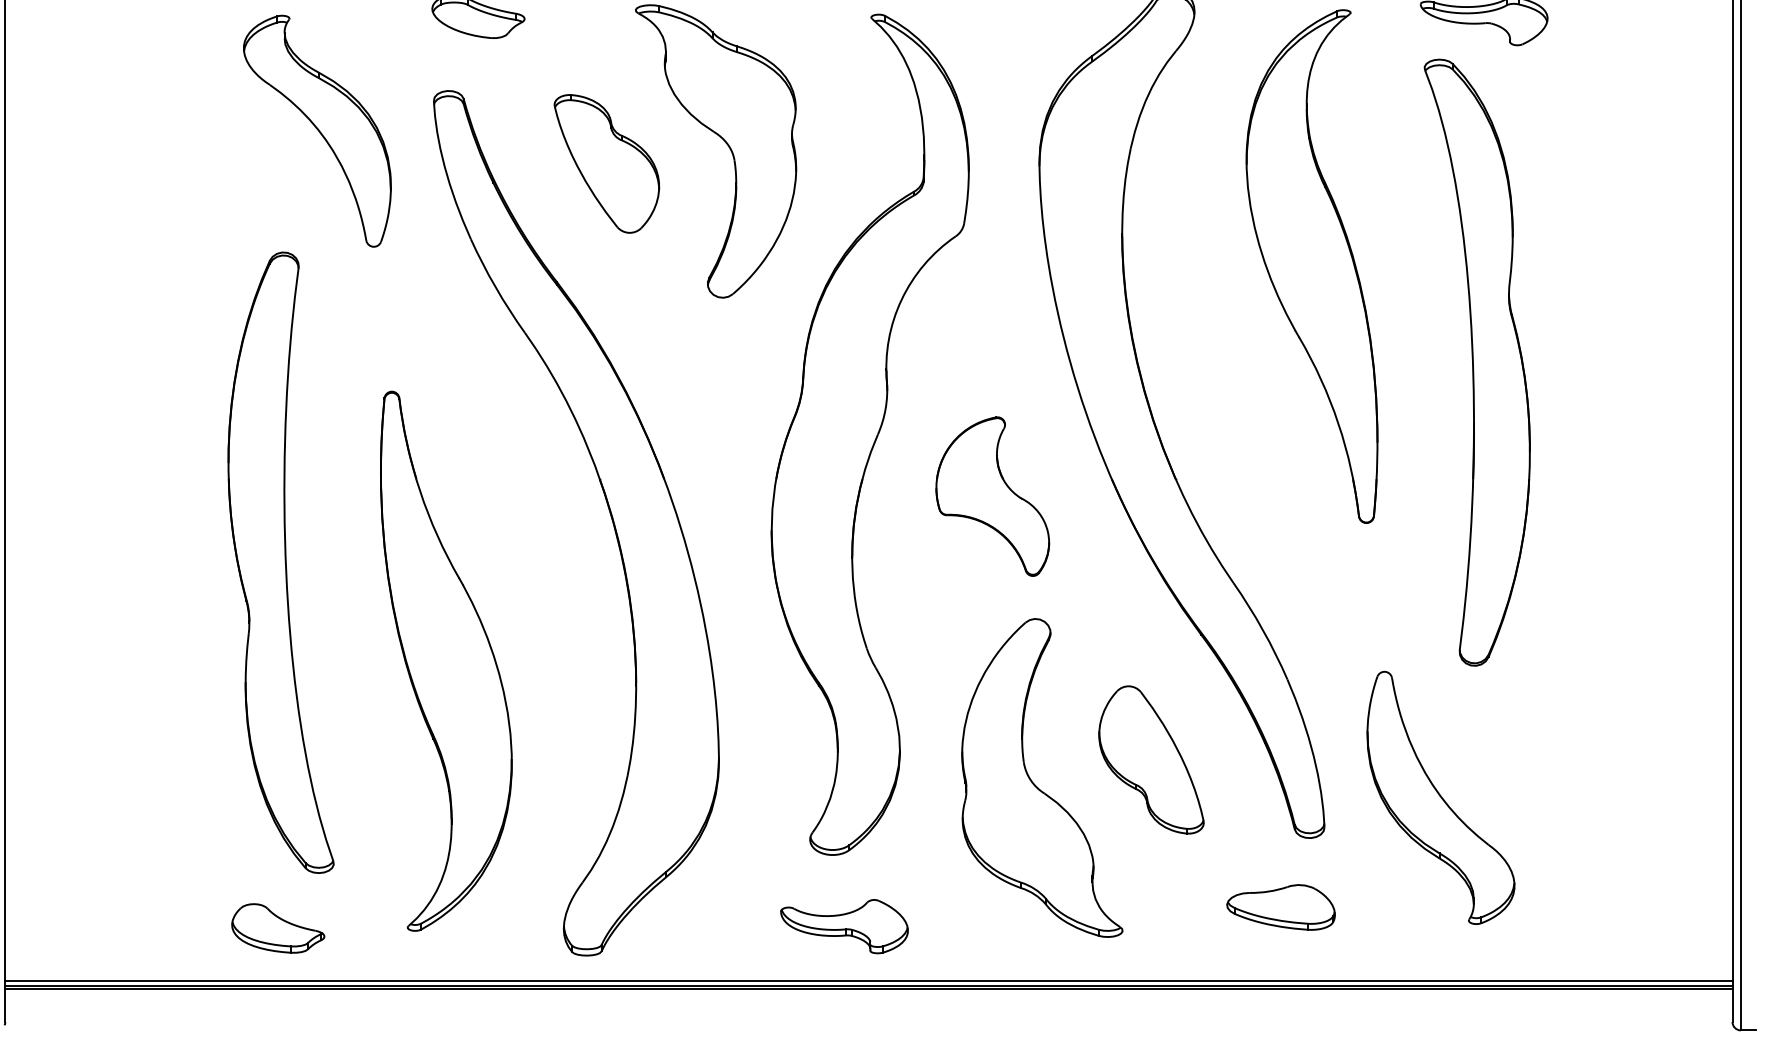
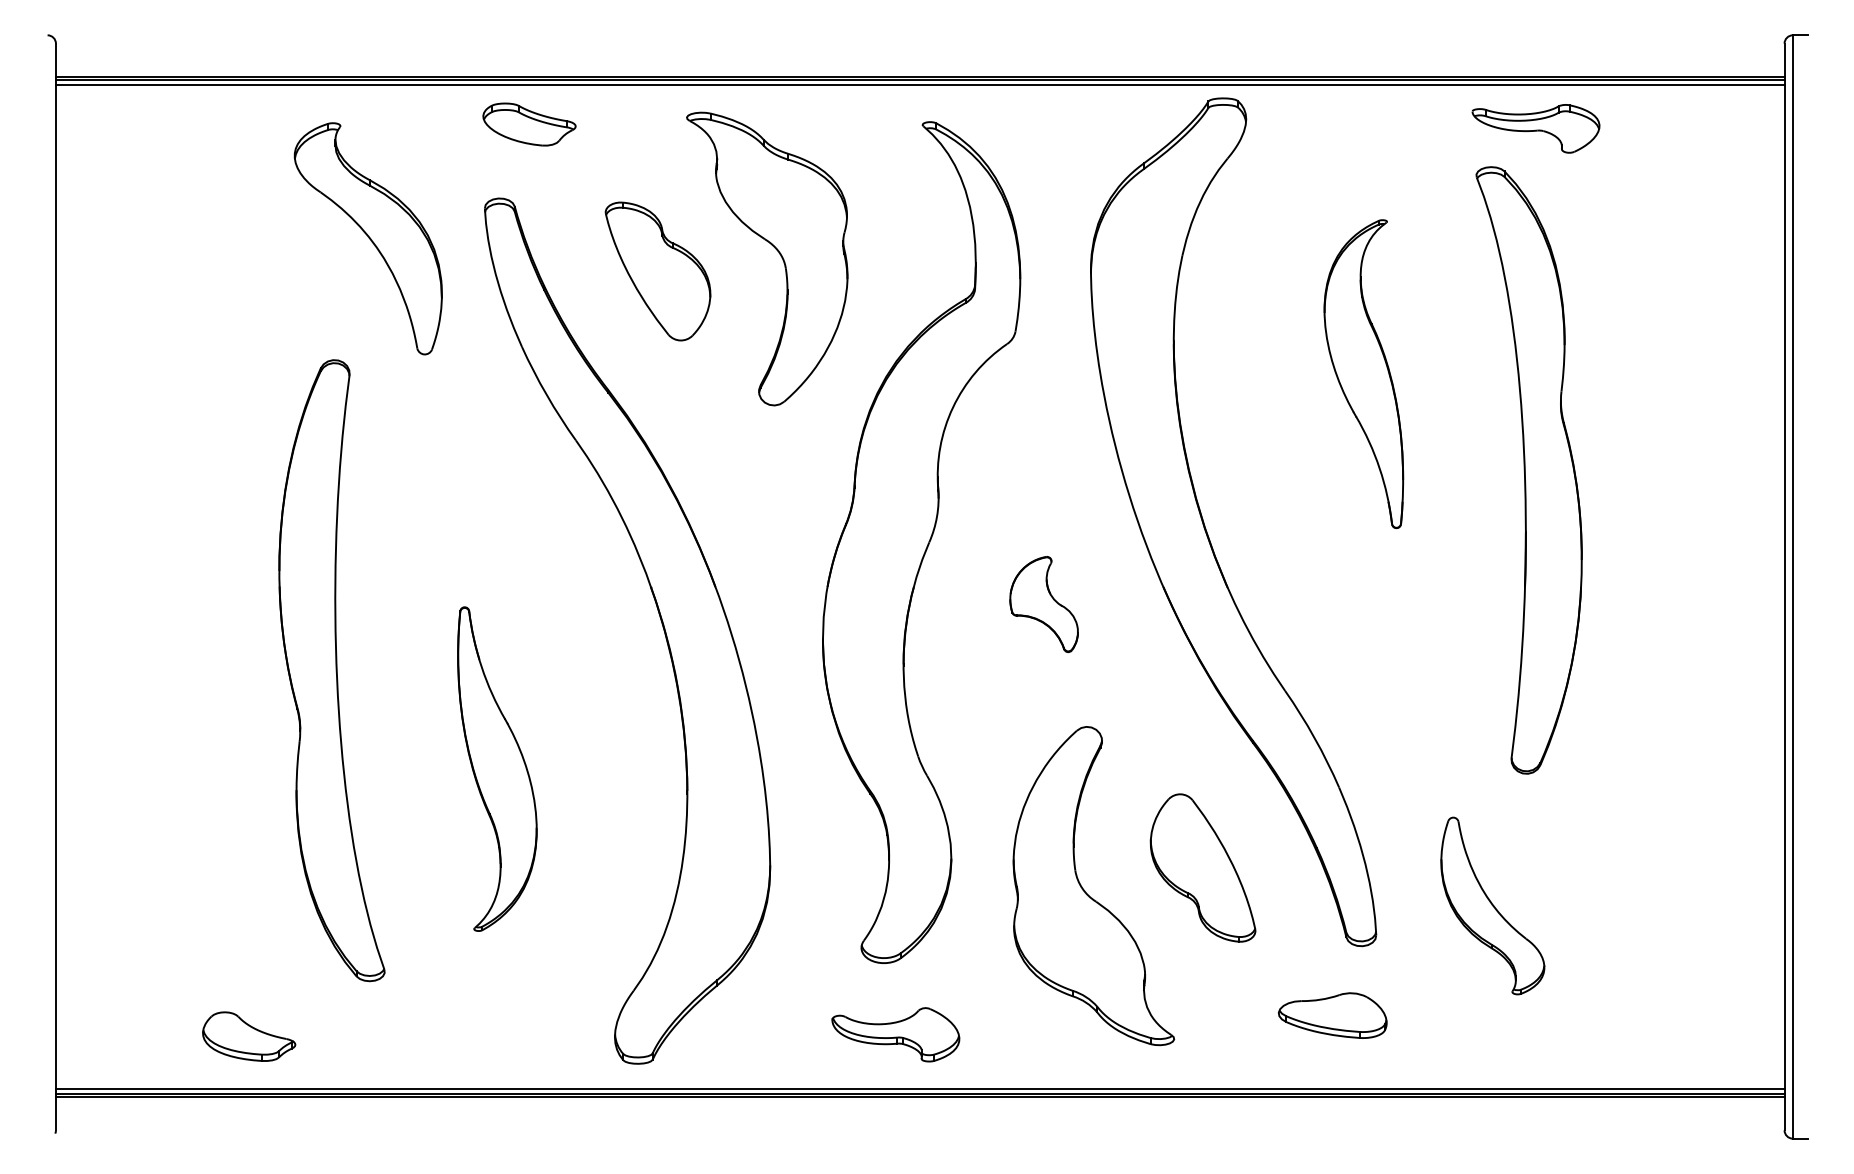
part: (1311, 265) -> (1363, 373), size x0.6
part: (992, 496) -> (1043, 604), size x0.6
part: (446, 660) -> (497, 768), size x0.6
part: (1440, 797) -> (1492, 905), size x0.7
part: (278, 928) -> (249, 1036), moved

